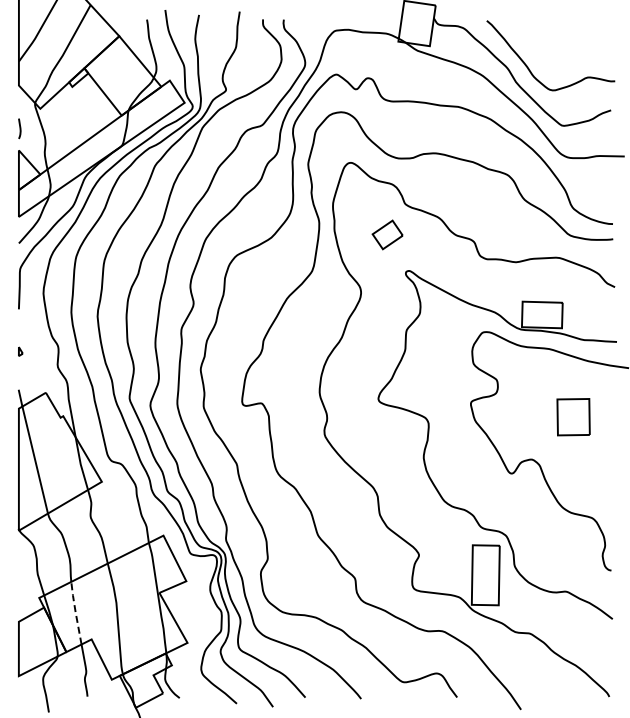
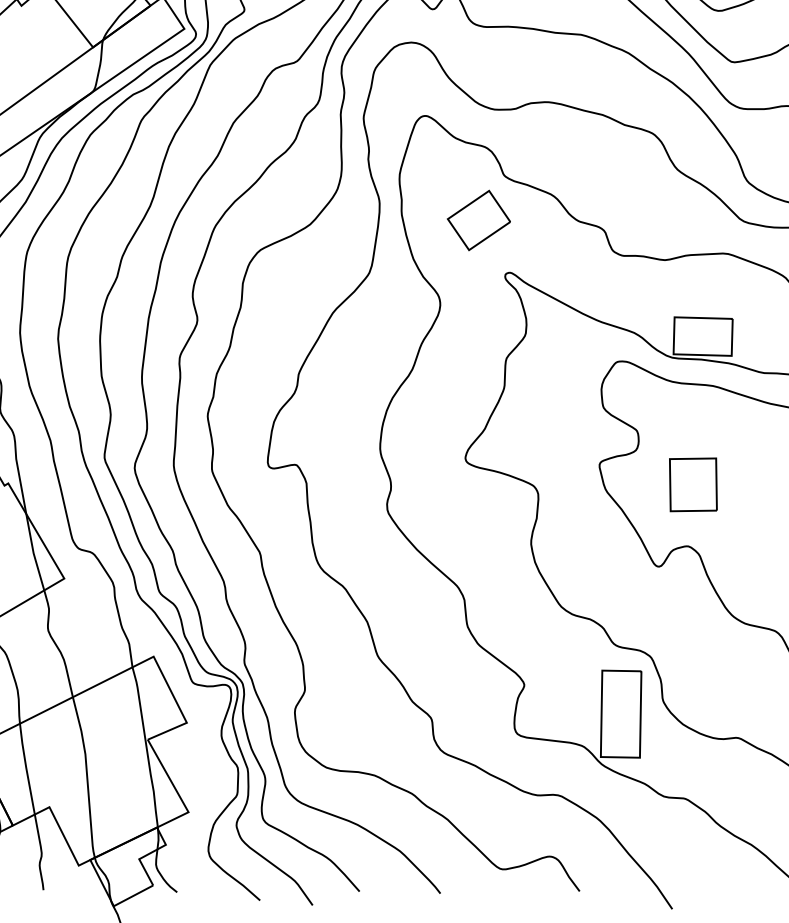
part: (387, 234) -> (478, 219), size x1.43
part: (573, 417) -> (693, 485), moved
line: (75, 612) -> (26, 768), dashed -> solid

